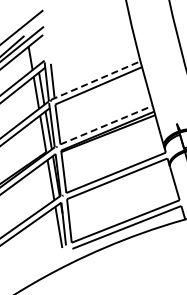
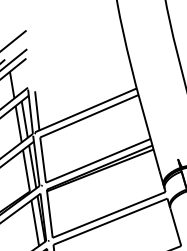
line: (95, 80) -> (85, 110), dashed -> solid
line: (106, 125) -> (98, 161), dashed -> solid

